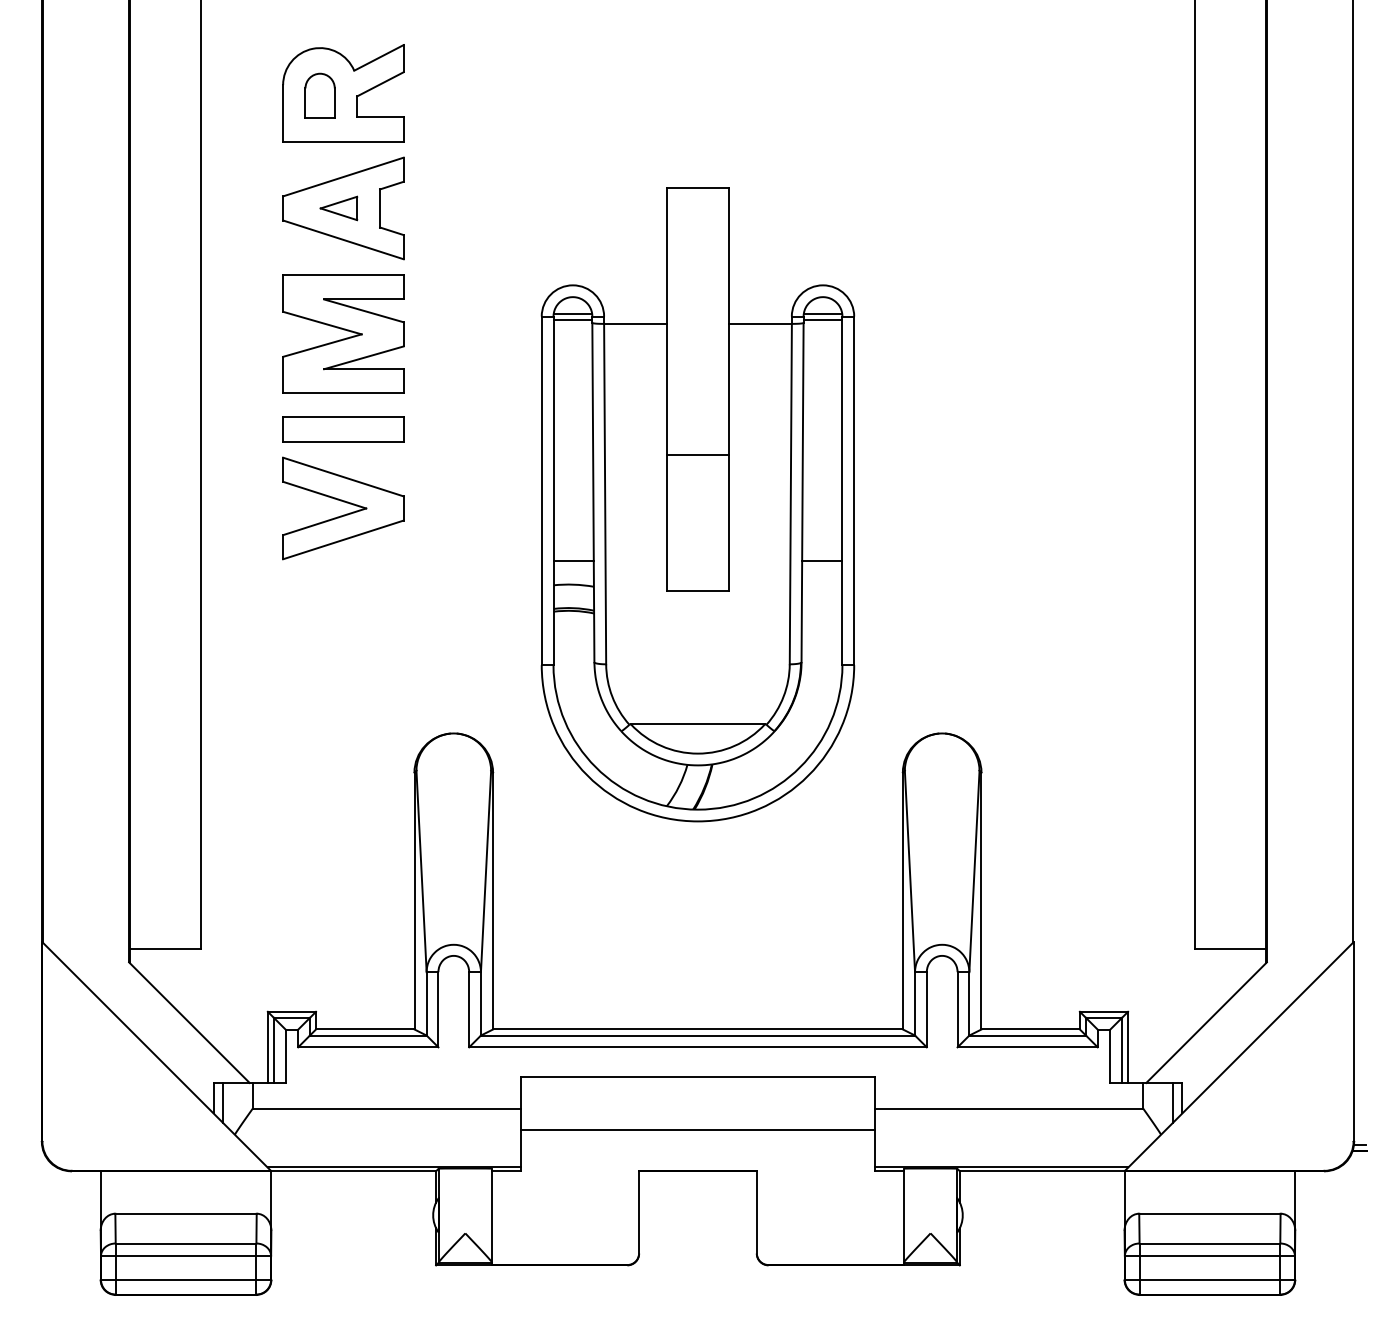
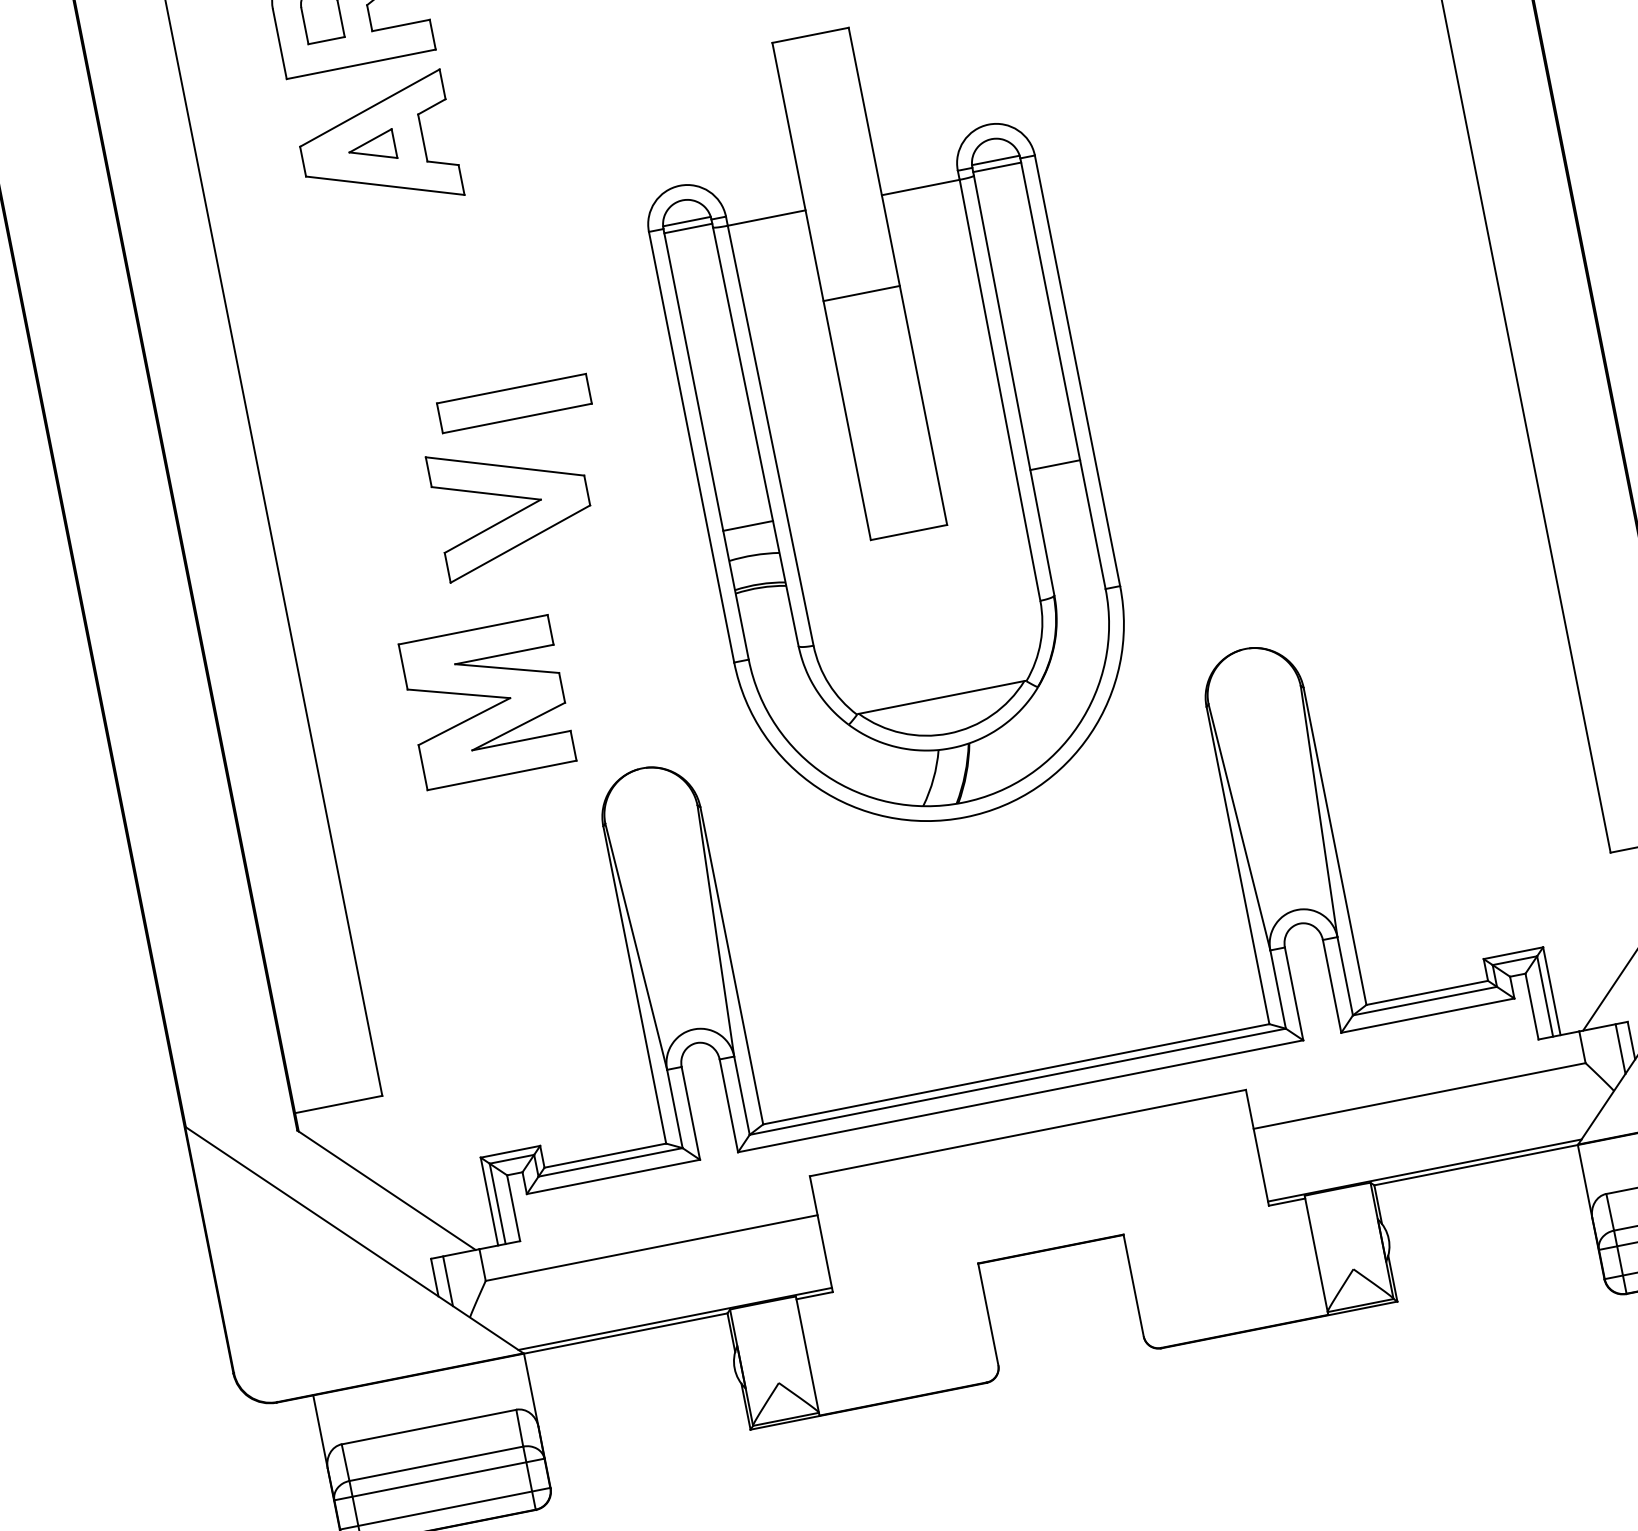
part: (343, 333) -> (487, 701), moved
part: (343, 429) -> (514, 403), moved
line: (697, 455) -> (861, 293), moved
part: (343, 508) -> (512, 505), moved
line: (697, 1130) -> (1040, 1199), removed

